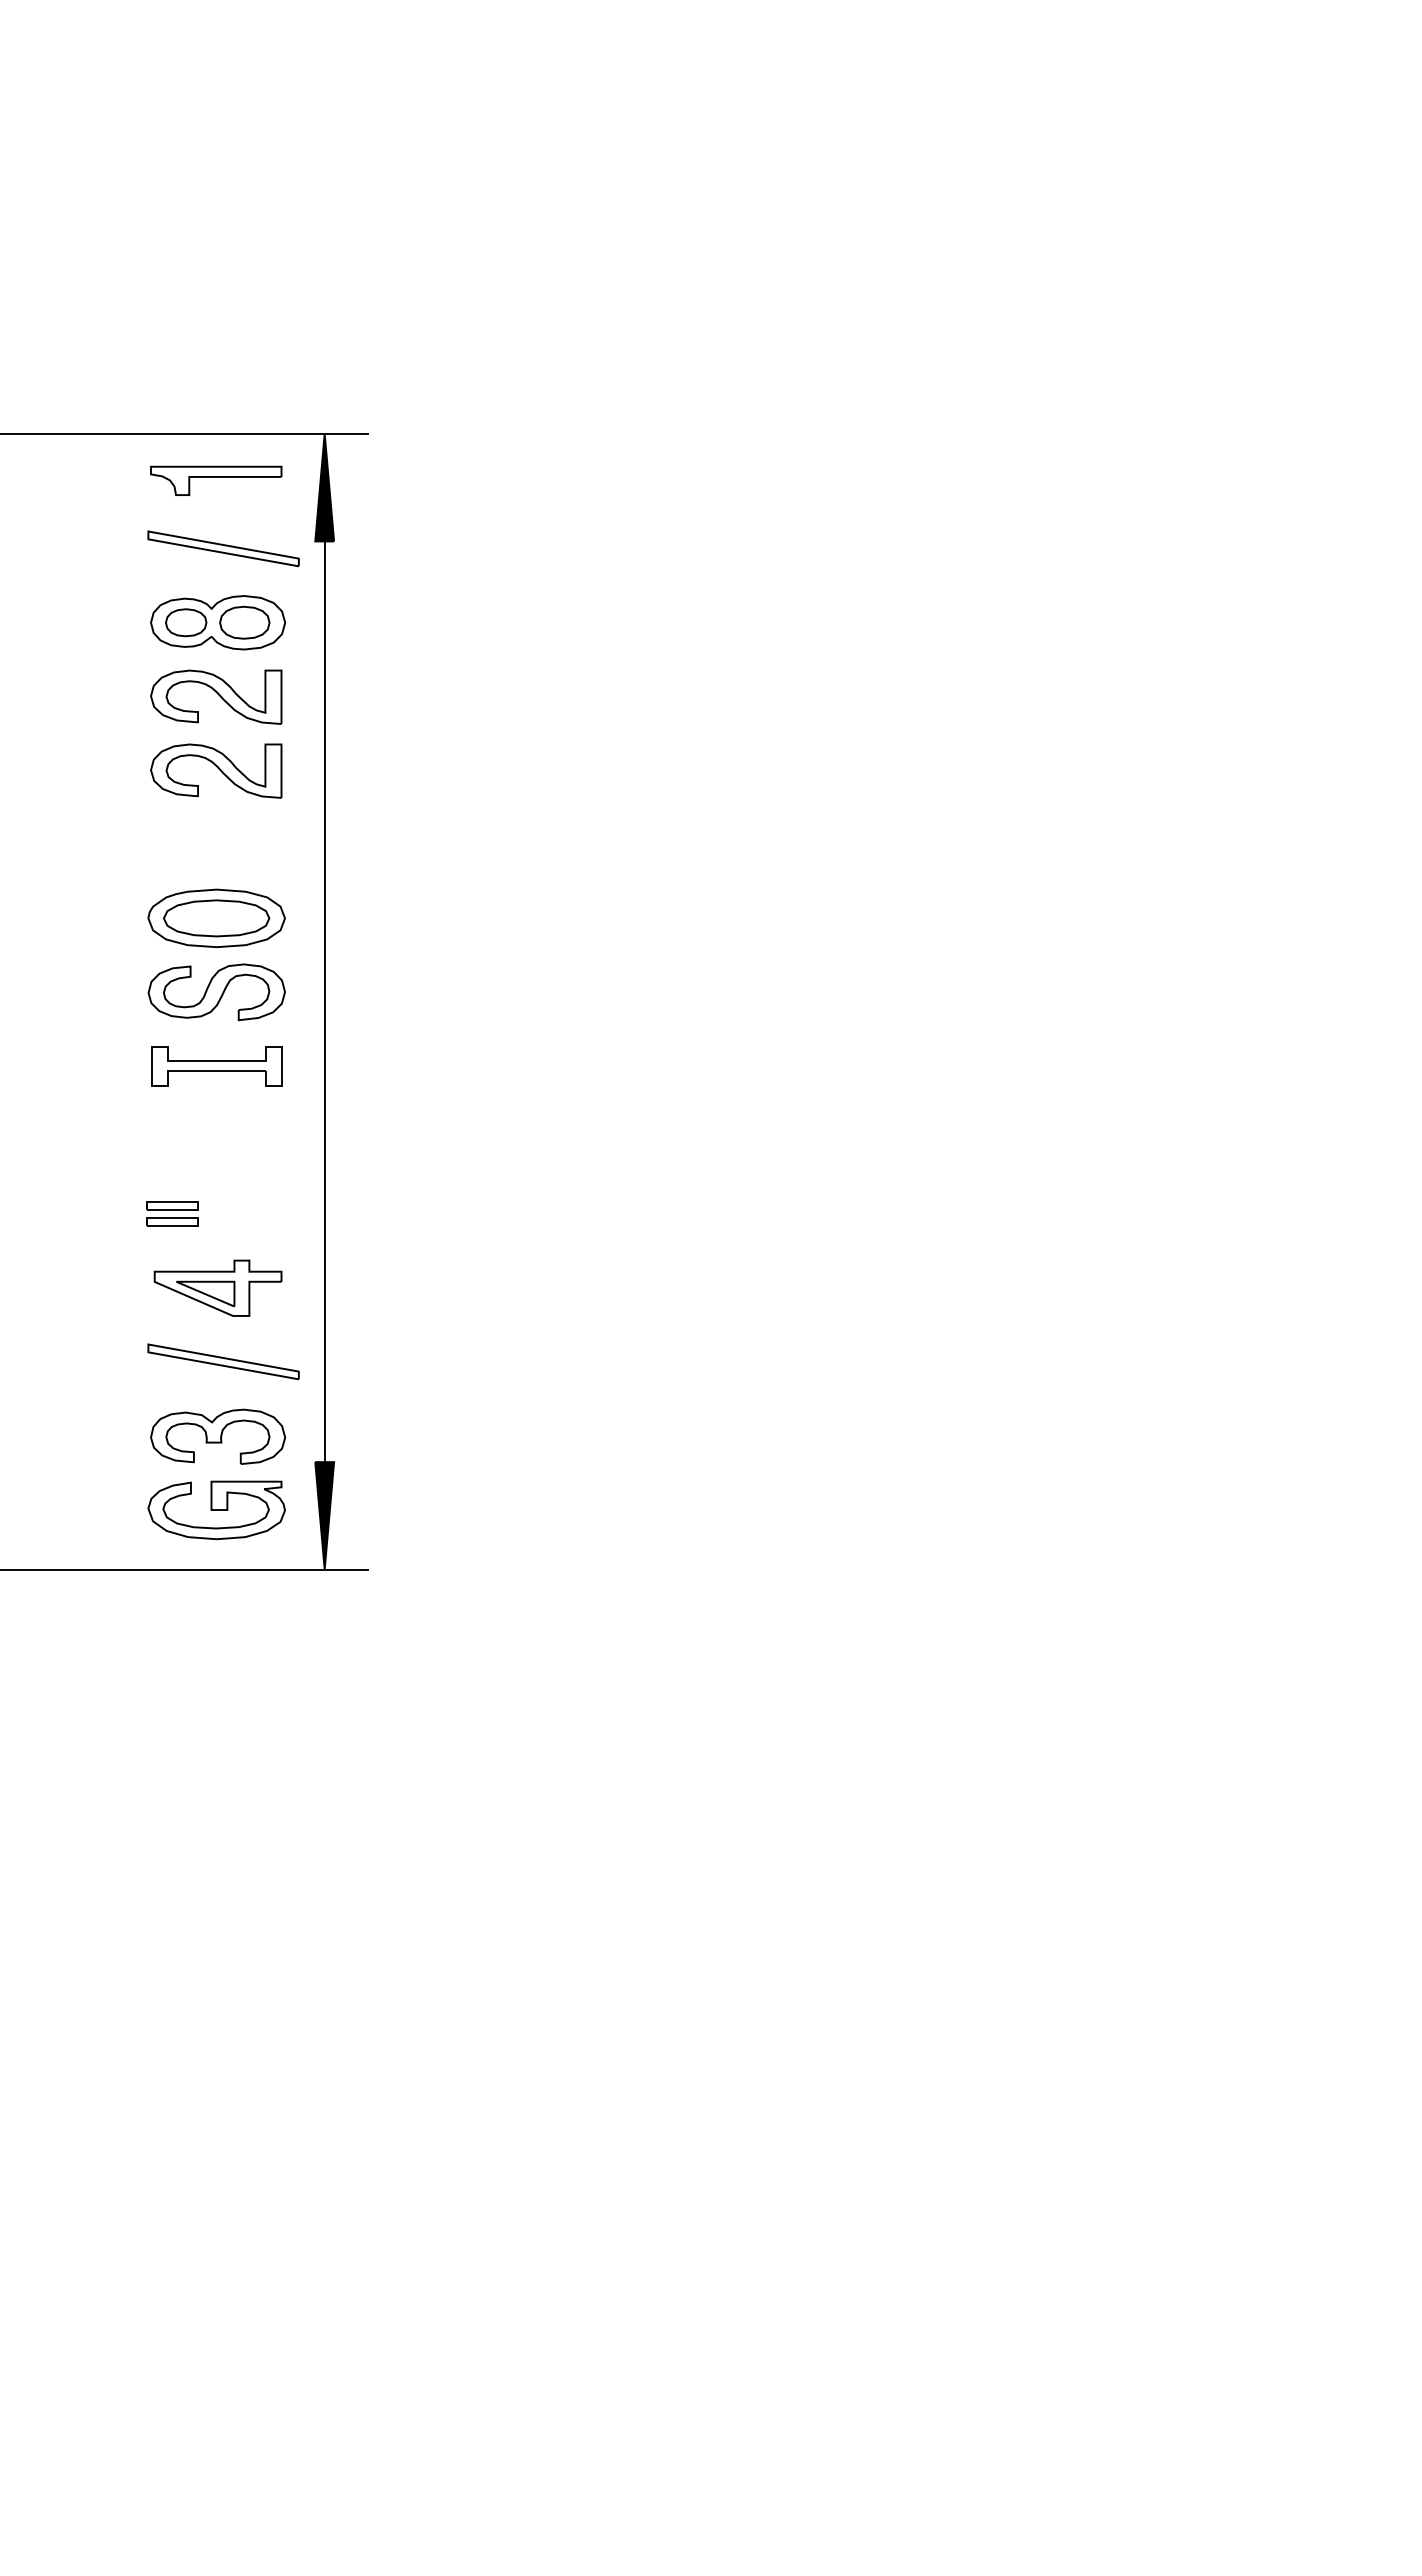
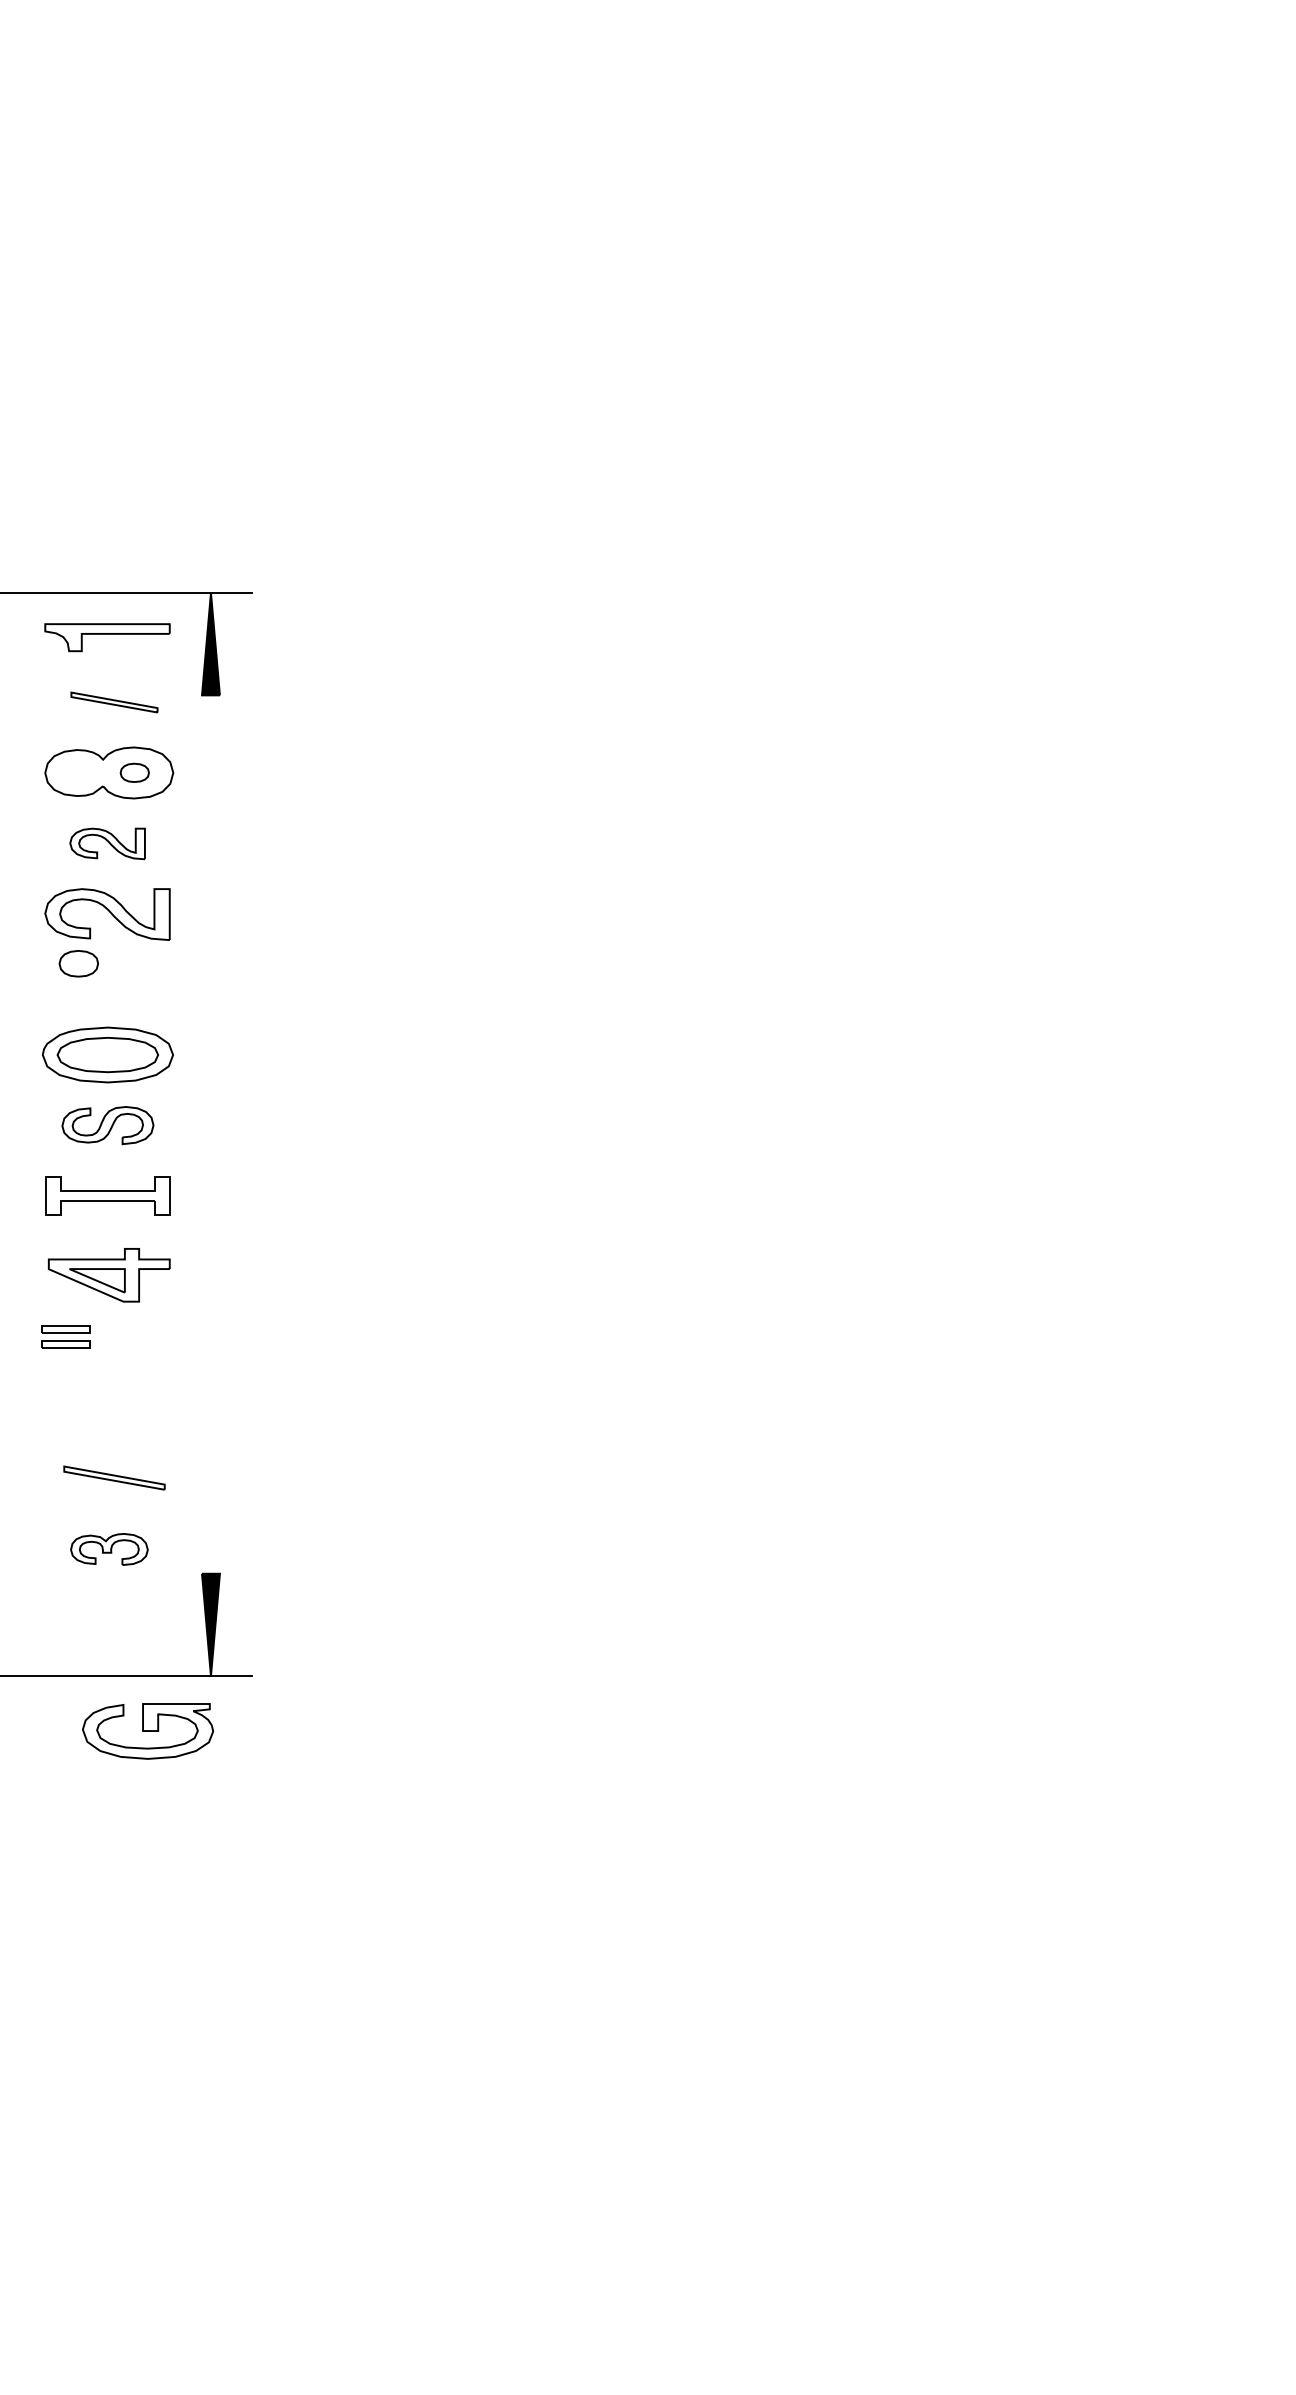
part: (223, 548) -> (114, 702), size x0.6
part: (186, 622) -> (79, 963), moved
part: (244, 622) -> (134, 772), size x0.6
part: (216, 696) -> (107, 843), size x0.6
part: (216, 992) -> (107, 1125), size x0.7
line: (324, 1001) -> (210, 1134), removed
part: (217, 1287) -> (108, 1274), moved
part: (223, 1361) -> (114, 1477), size x0.7
part: (218, 1436) -> (109, 1549), size x0.6
part: (216, 1510) -> (147, 1731), moved

